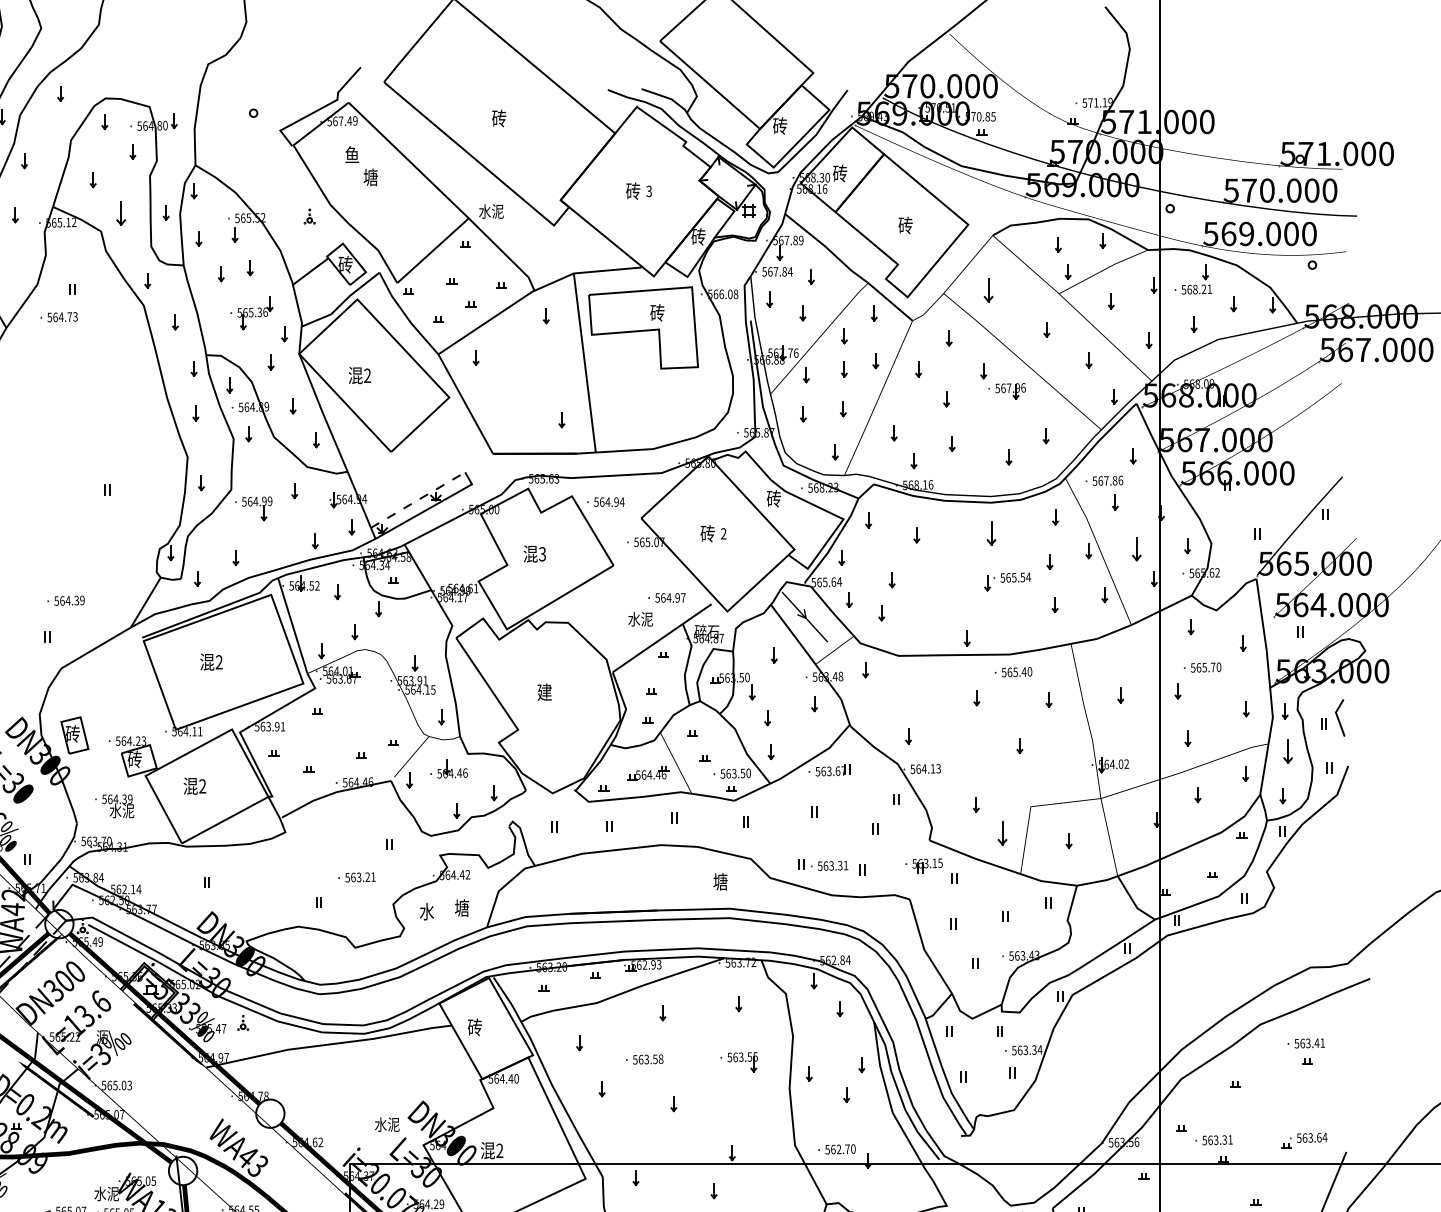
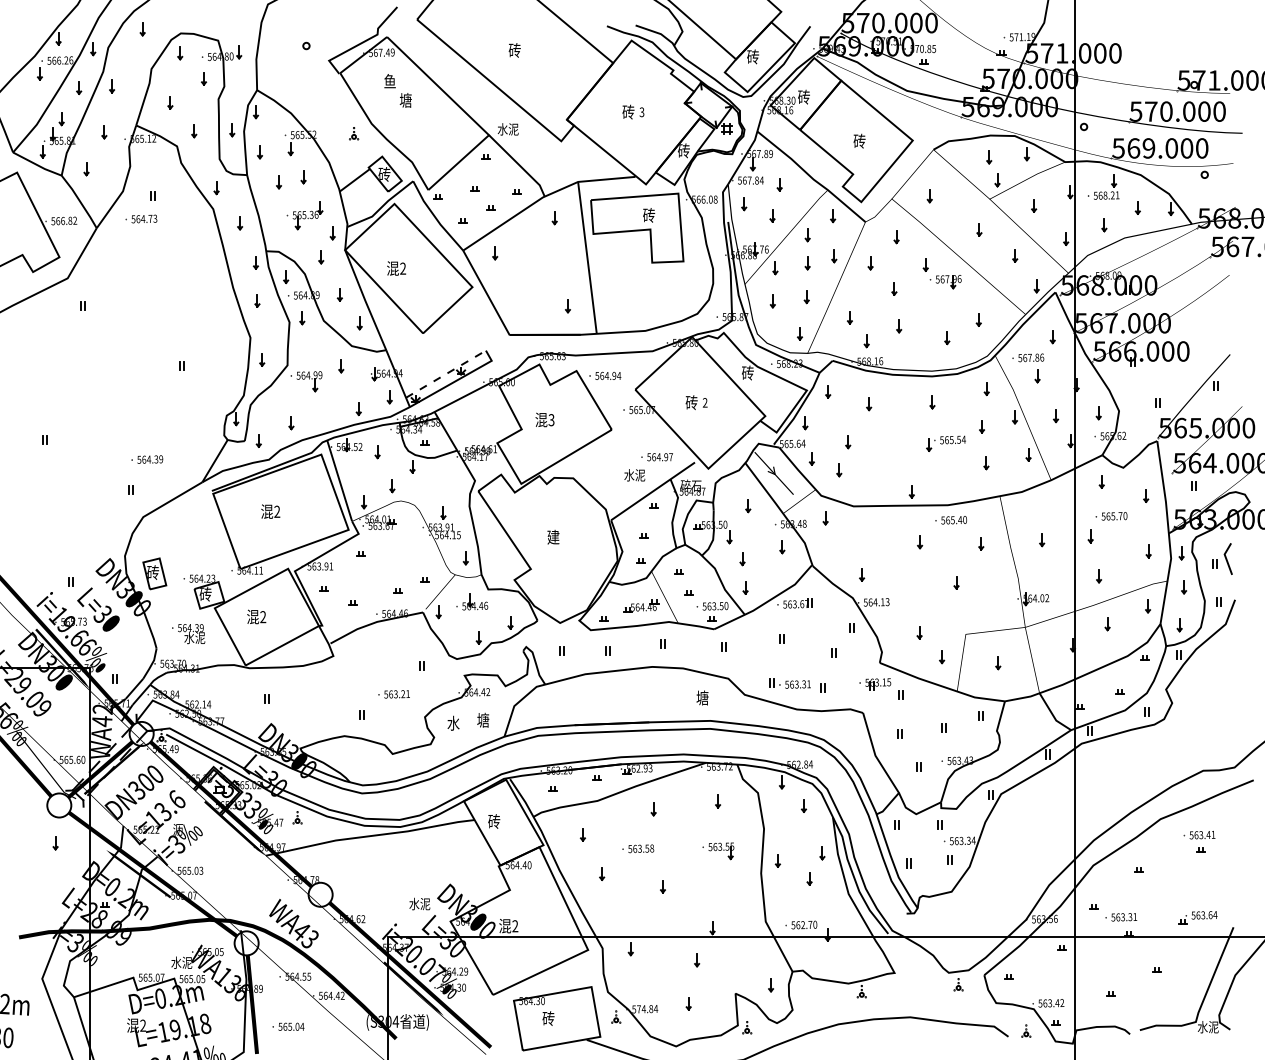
part: (121, 214) -> (194, 131), size x0.62
part: (988, 290) -> (929, 196), size x0.62
part: (991, 533) -> (932, 402), size x0.62
part: (1137, 549) -> (1056, 416), size x0.62
part: (1287, 751) -> (1183, 587), size x0.62
part: (1003, 834) -> (942, 657), size x0.62

